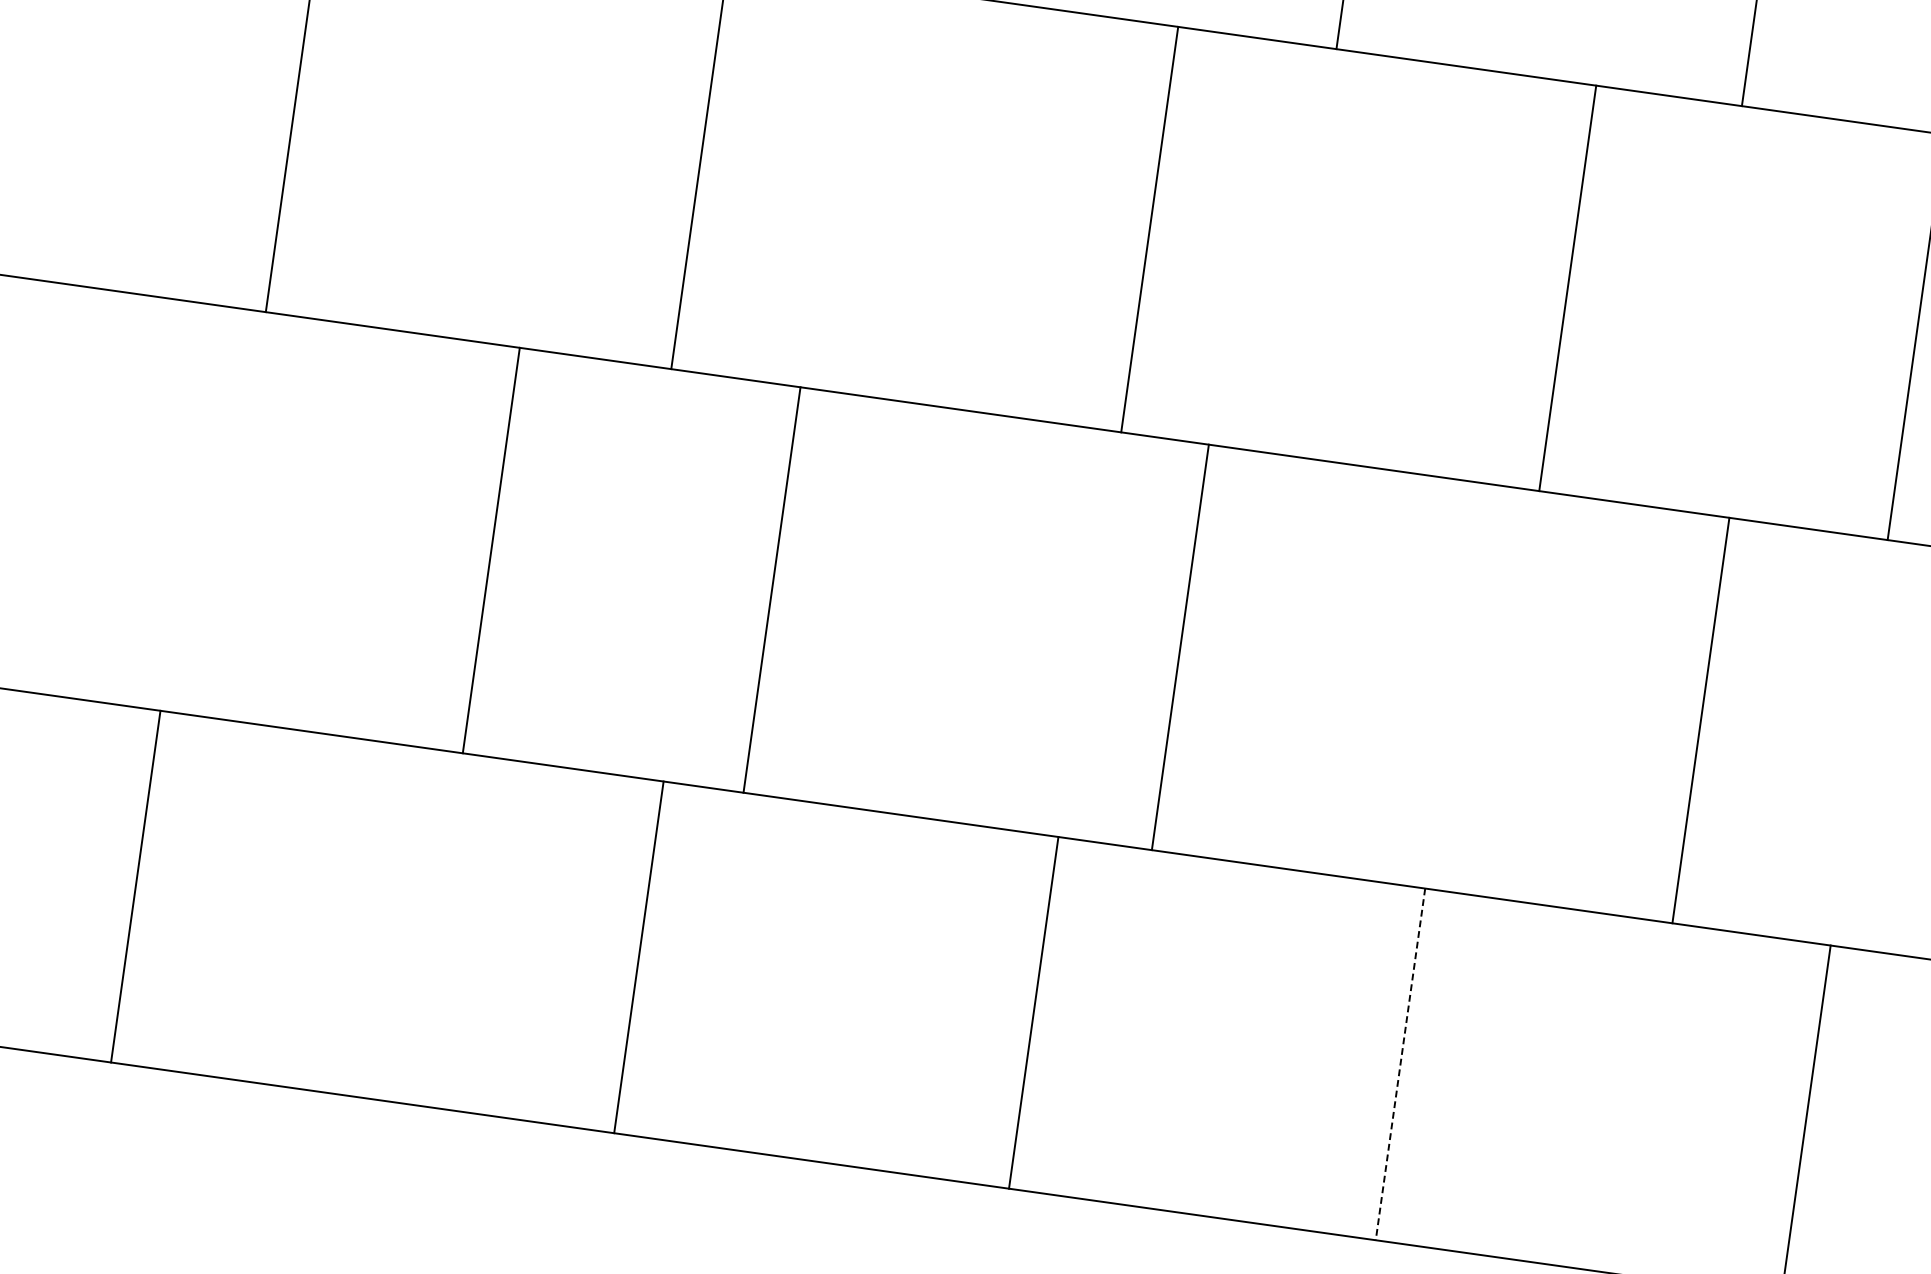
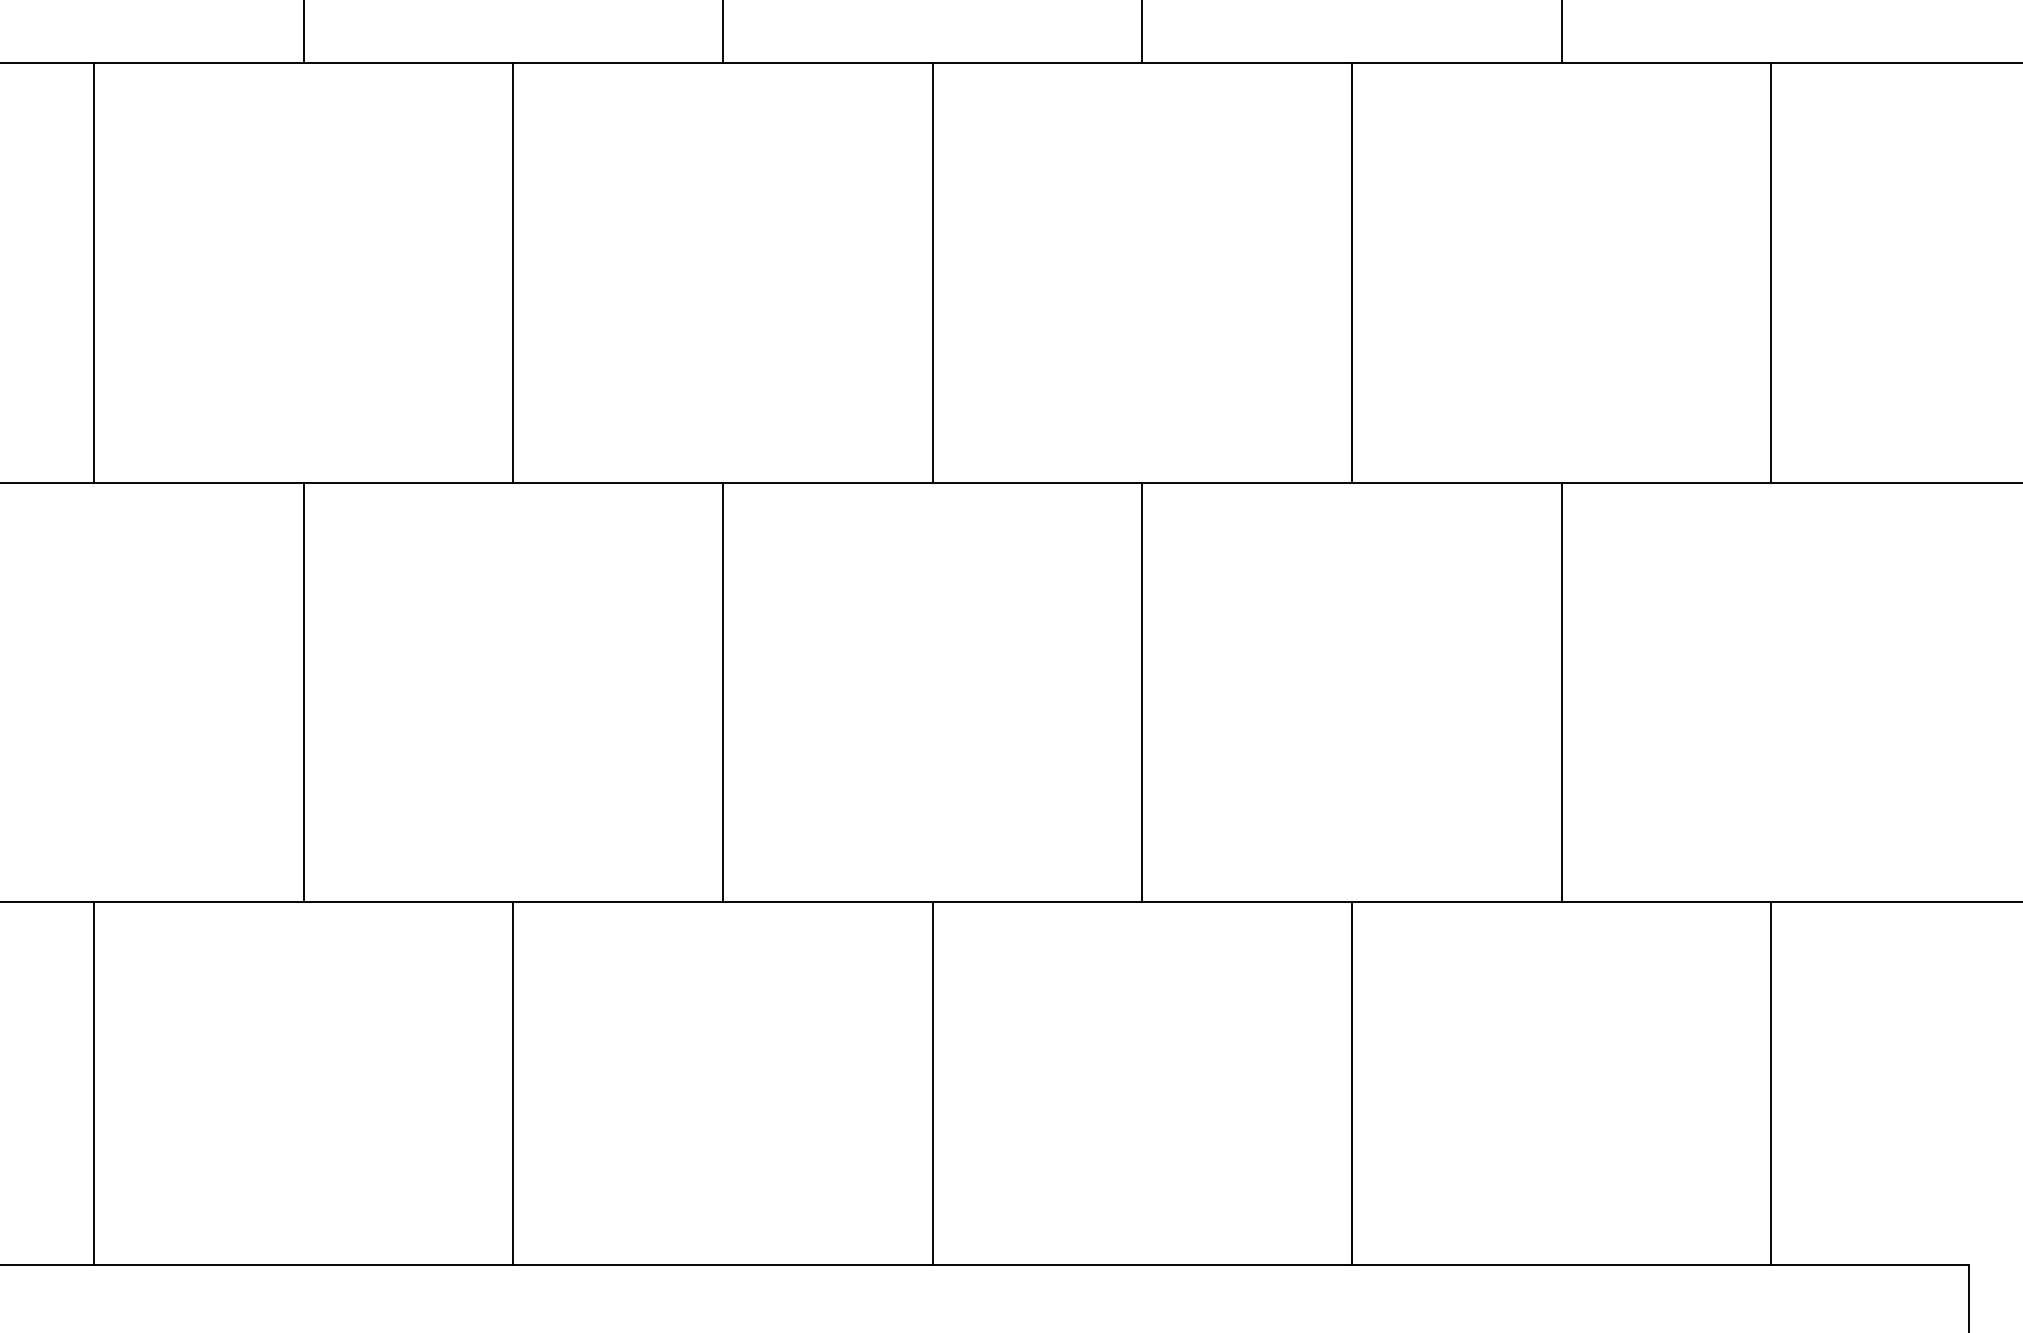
line: (1149, 229) -> (932, 272), moved
line: (1567, 287) -> (1351, 272), moved
line: (491, 549) -> (303, 691), moved
line: (772, 589) -> (723, 691), moved
line: (1180, 646) -> (1142, 691), moved
line: (1700, 719) -> (1561, 691), moved
line: (136, 886) -> (94, 1083), moved
line: (639, 957) -> (513, 1083), moved
line: (1033, 1012) -> (932, 1083), moved
line: (1400, 1064) -> (1351, 1083), dashed -> solid

